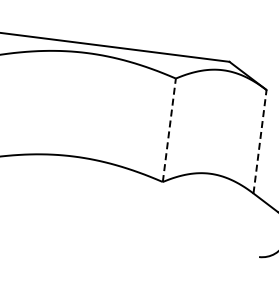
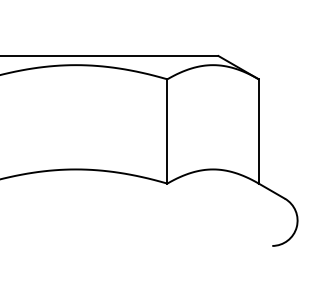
line: (169, 129) -> (167, 130), dashed -> solid
line: (259, 140) -> (258, 130), dashed -> solid

